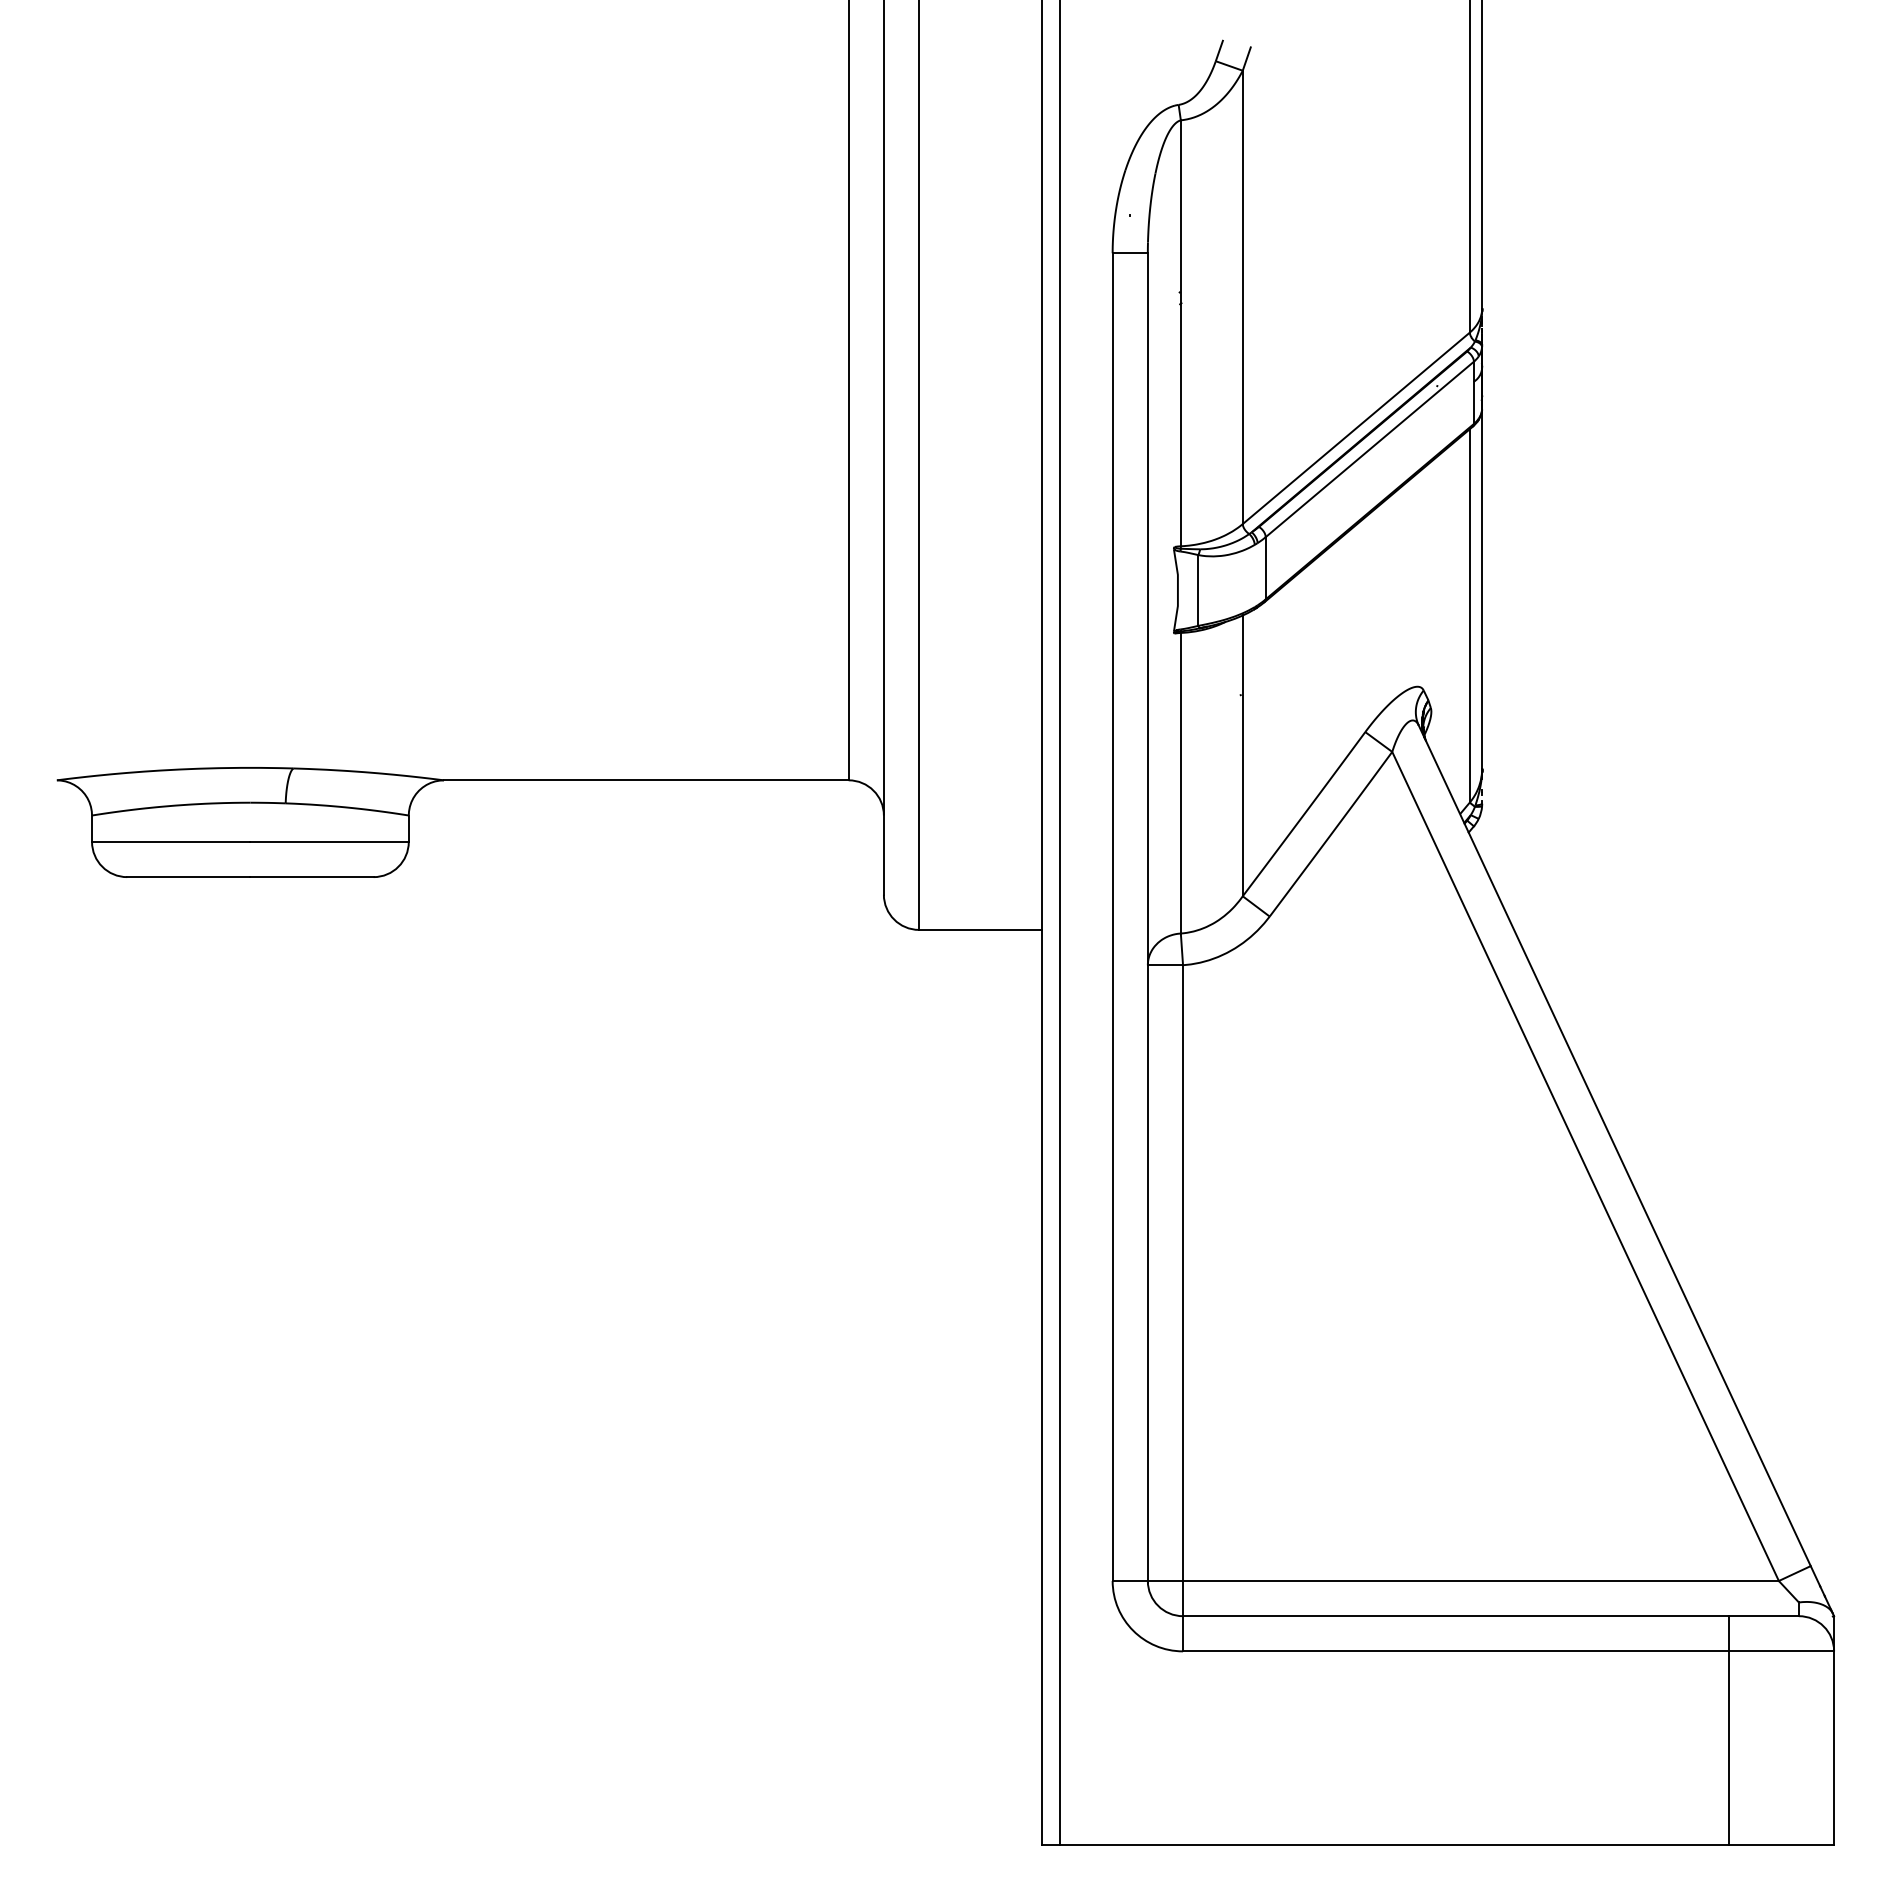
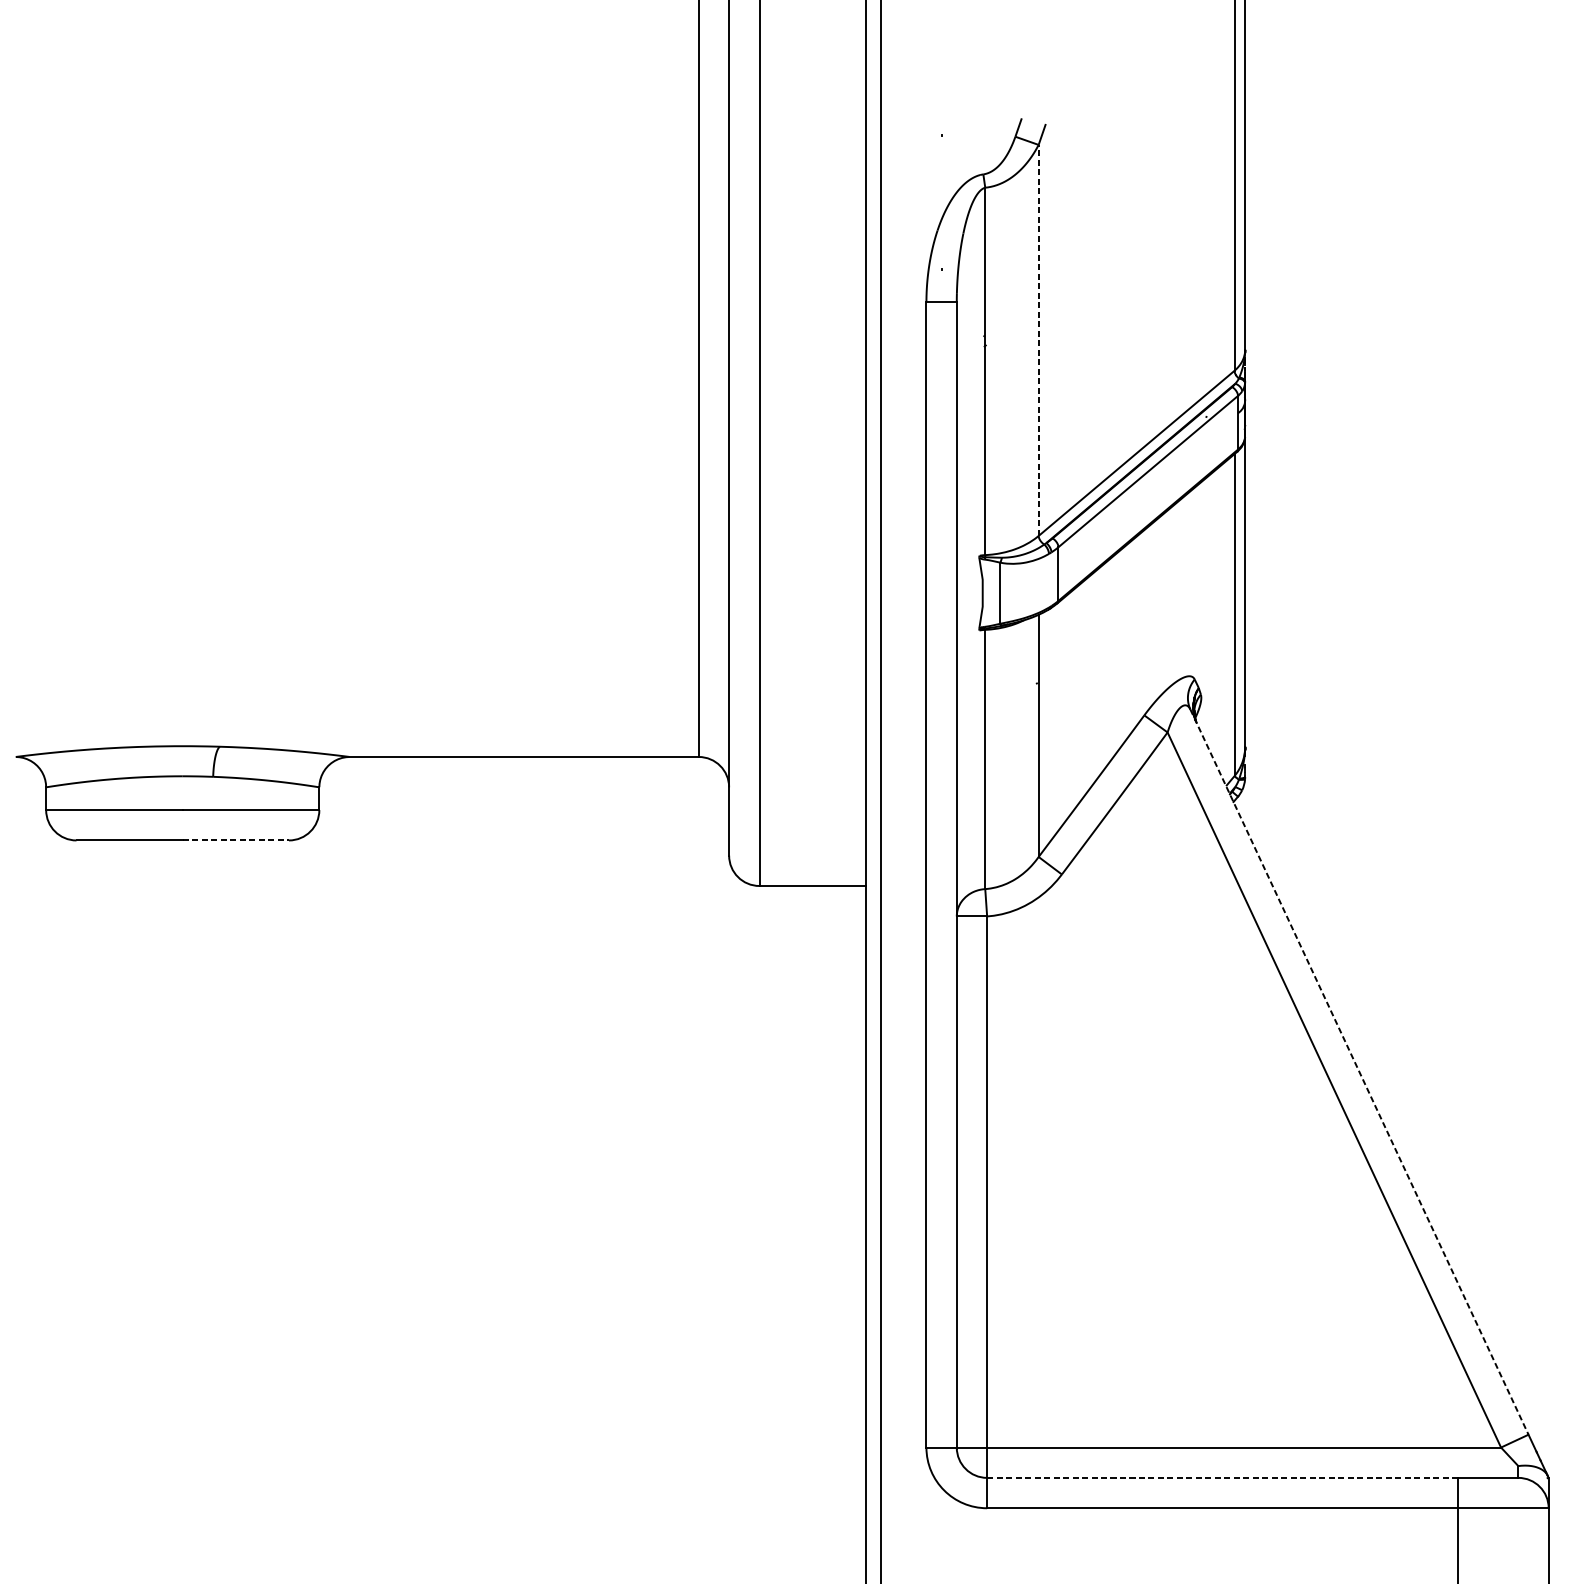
line: (1242, 297) -> (1038, 340), solid -> dashed
line: (312, 877) -> (236, 840), solid -> dashed
line: (1614, 1145) -> (1359, 1071), solid -> dashed
line: (1455, 1616) -> (1222, 1478), solid -> dashed

